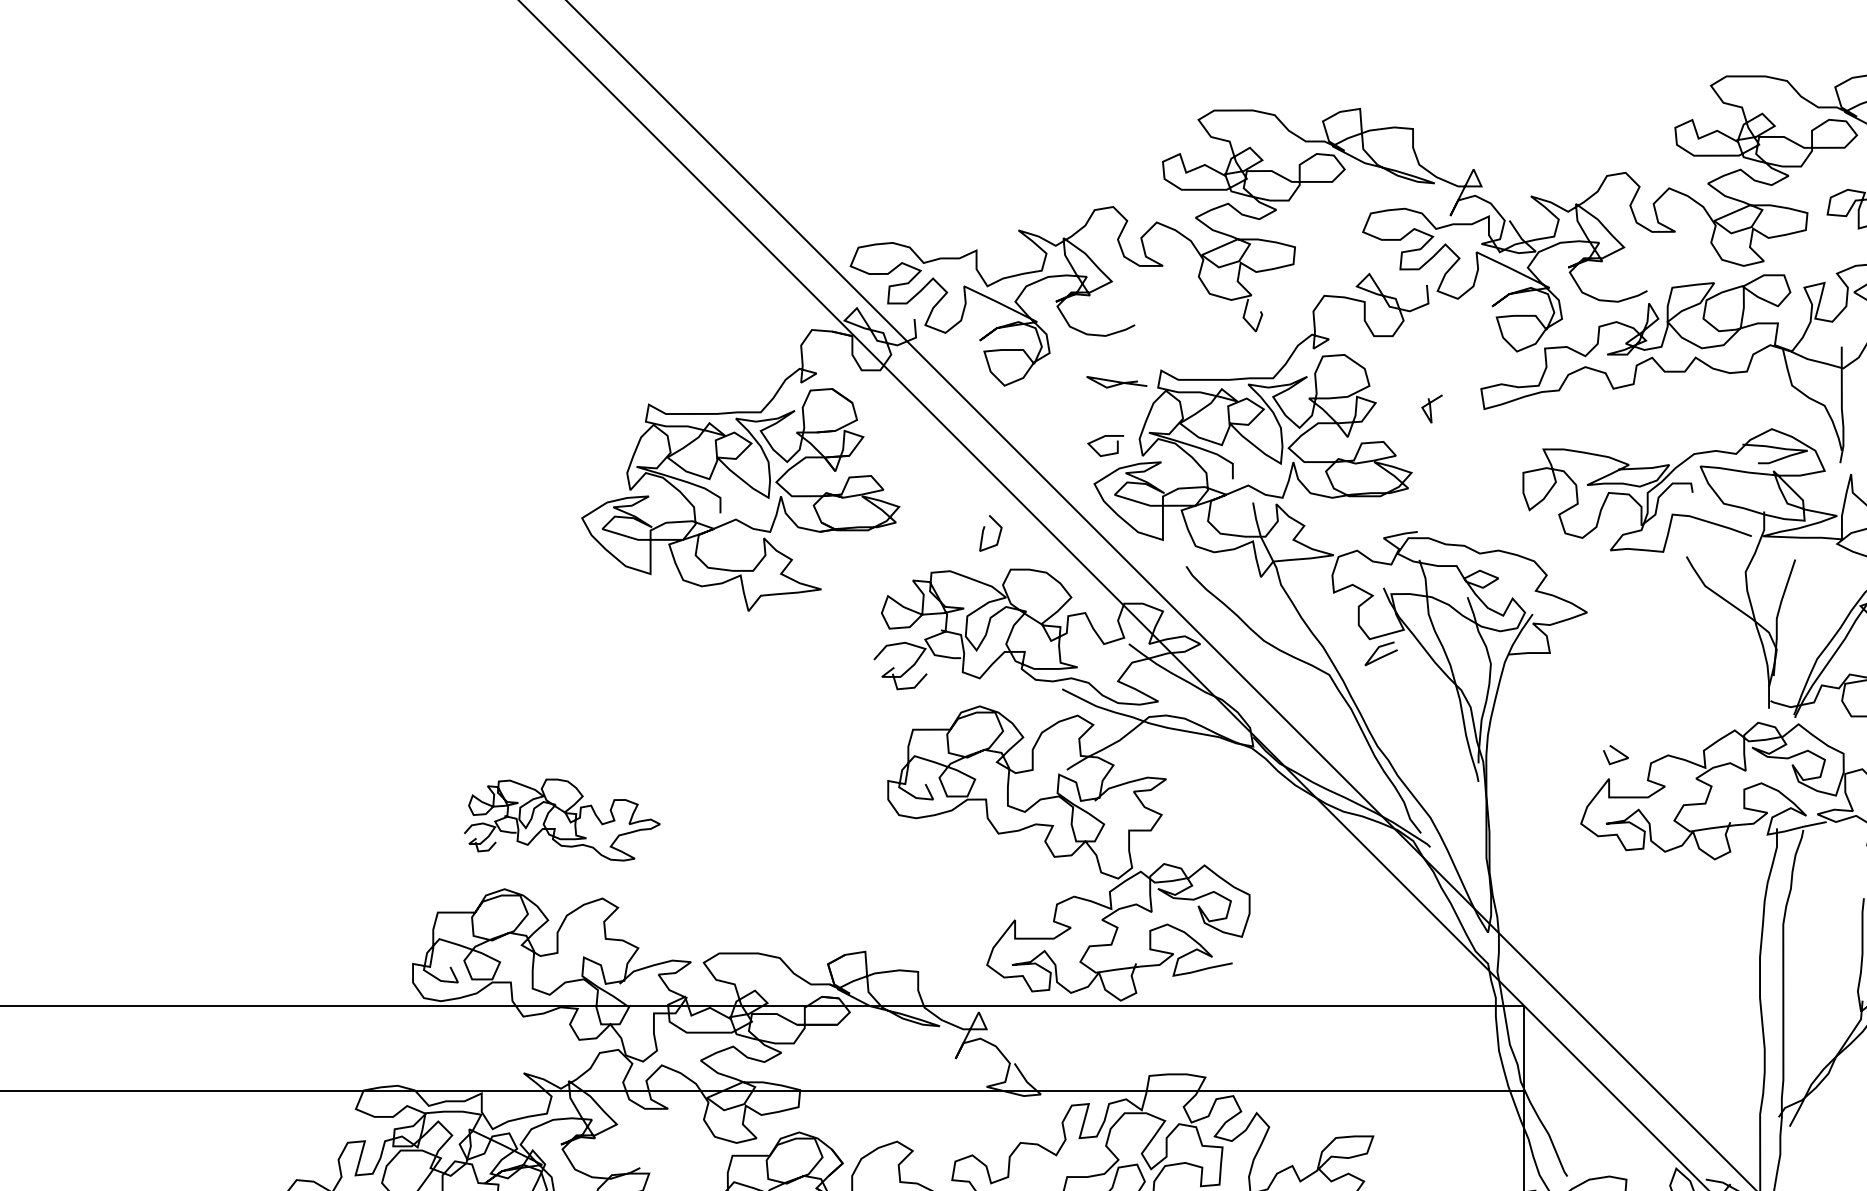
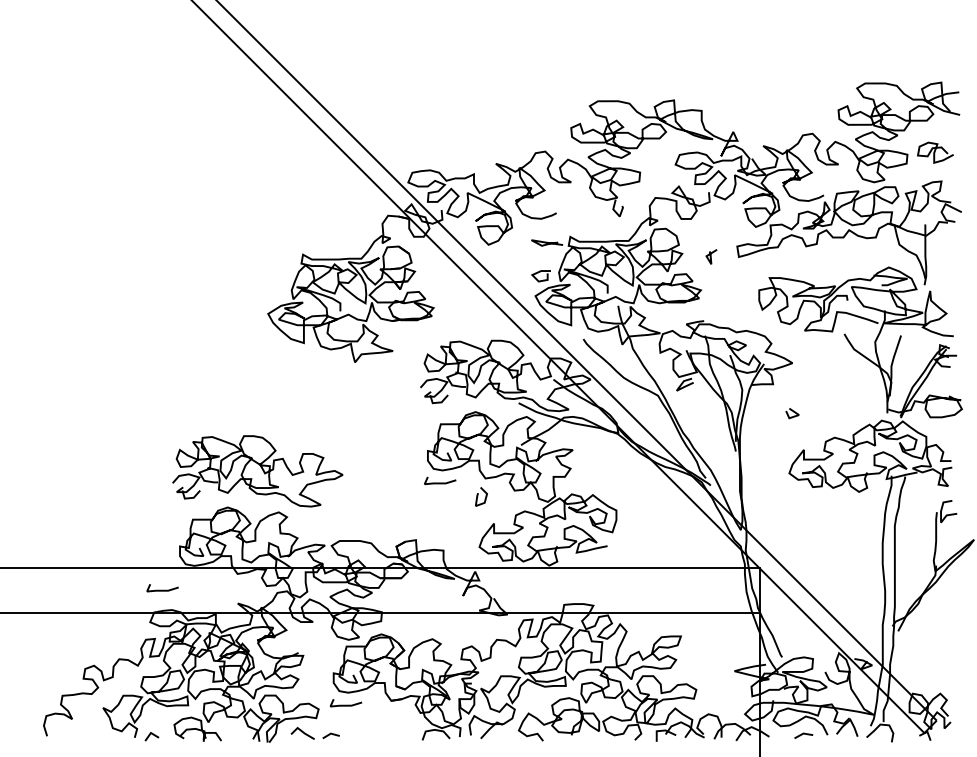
curve: (985, 532) -> (478, 496), moved
line: (1617, 753) -> (793, 412), moved
part: (561, 820) -> (257, 471), size x1.67
line: (912, 841) -> (440, 482), added
line: (379, 1046) -> (162, 589), added

